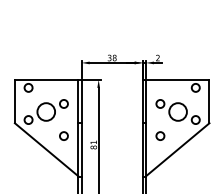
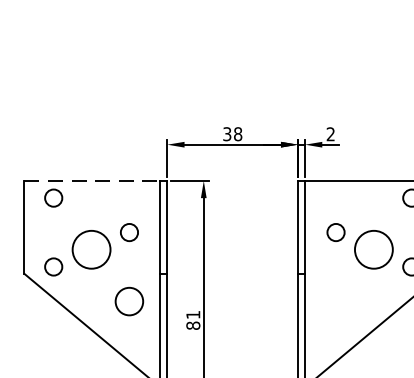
line: (46, 79) -> (92, 180), solid -> dashed
circle: (63, 135) -> (128, 300), size x1.6
circle: (160, 135) -> (336, 300), removed

